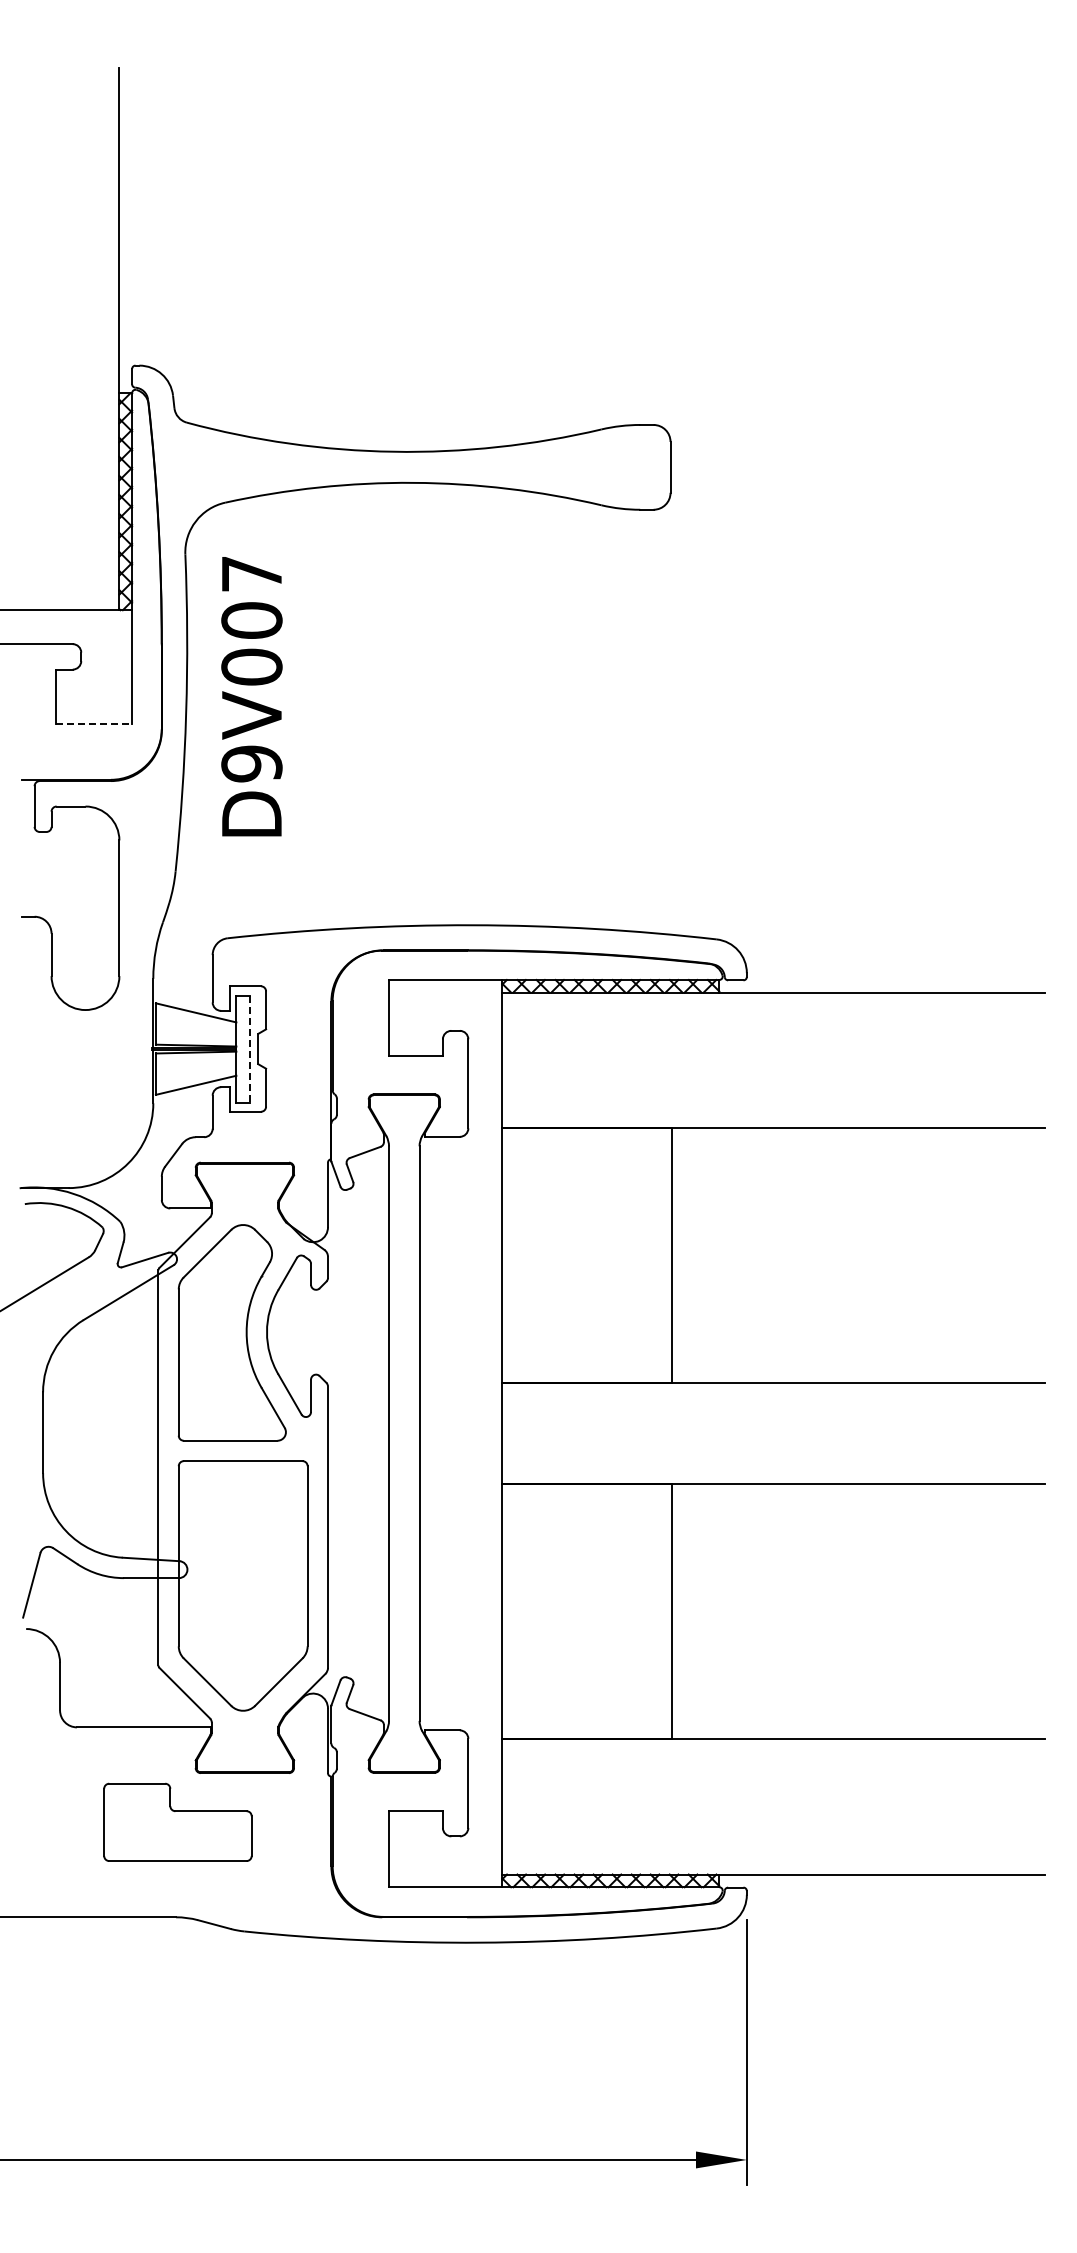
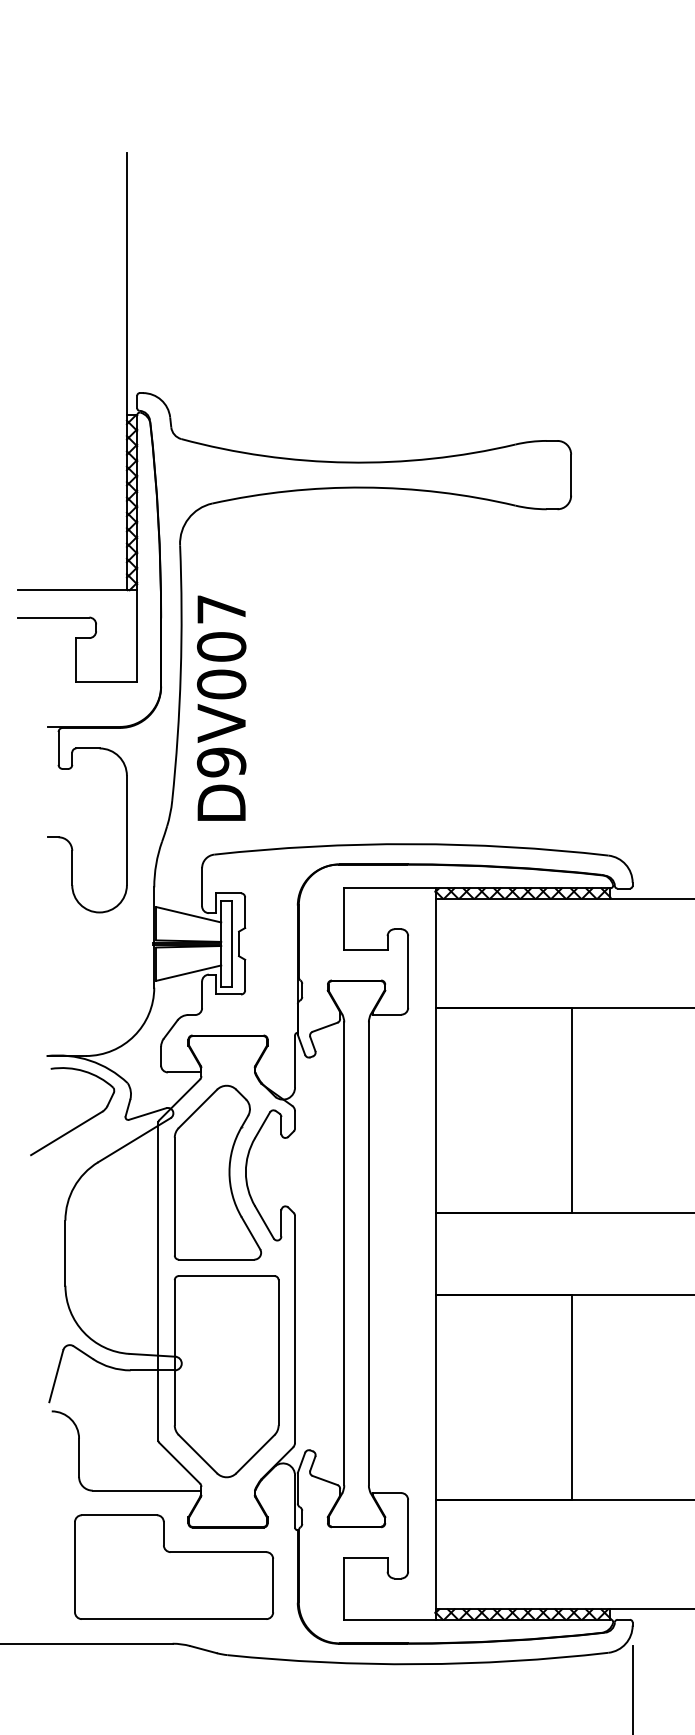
text: (251, 696) -> (221, 708), moved
line: (94, 723) -> (106, 681), dashed -> solid
line: (249, 1049) -> (231, 944), dashed -> solid
part: (177, 1822) -> (173, 1567), size x1.67

